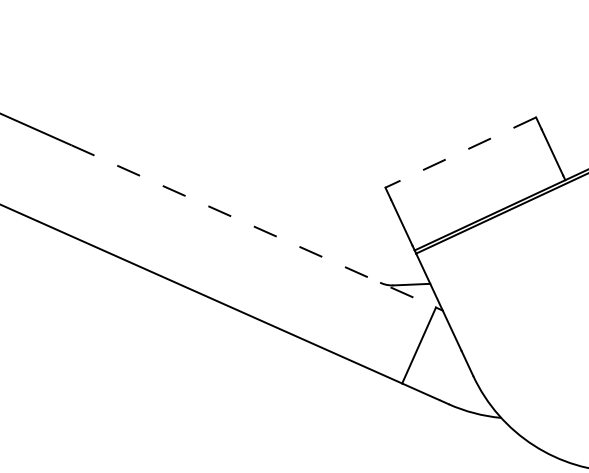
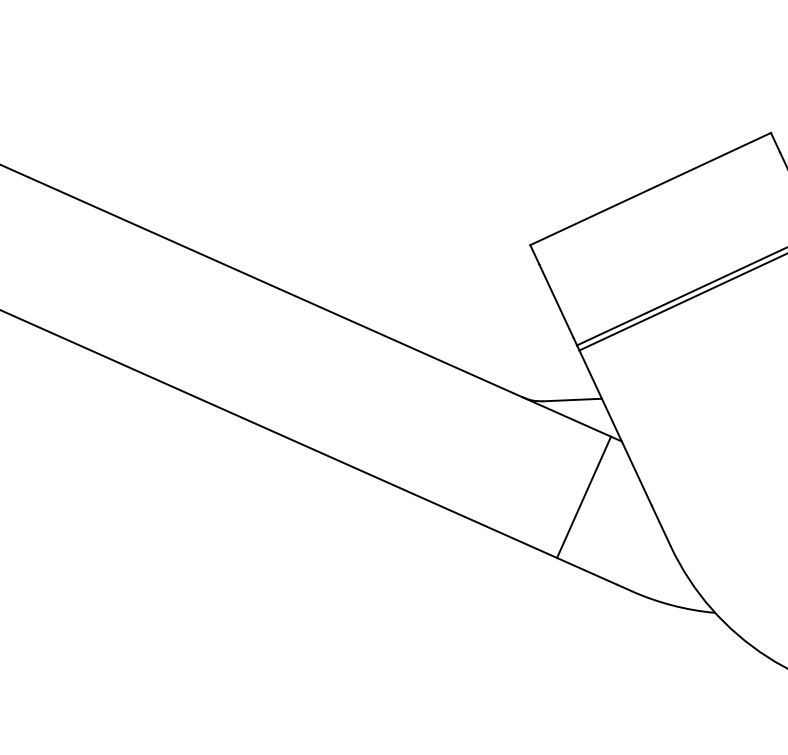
line: (460, 152) -> (650, 188), dashed -> solid
line: (254, 226) -> (321, 307), dashed -> solid

